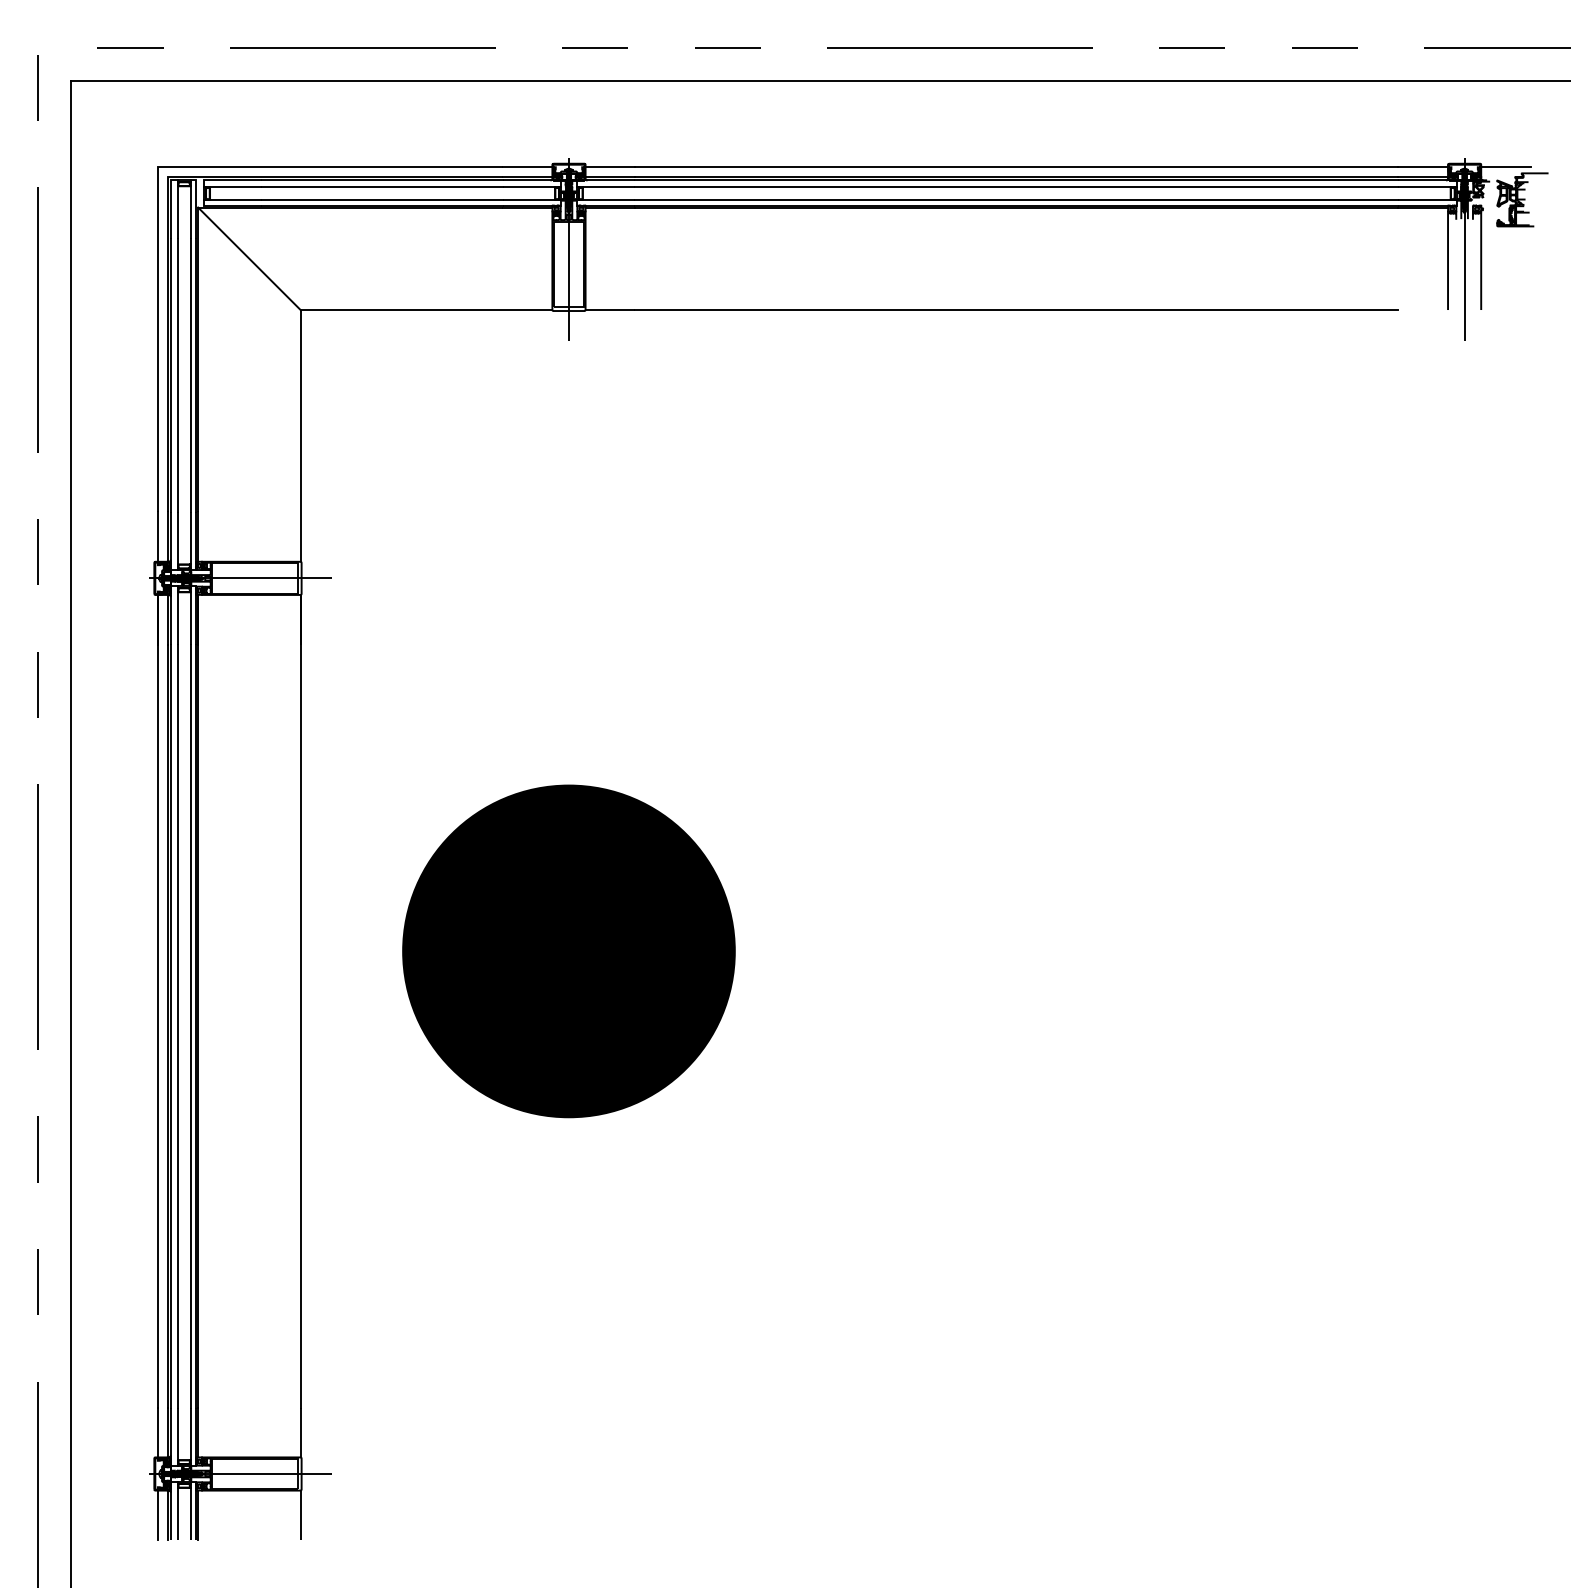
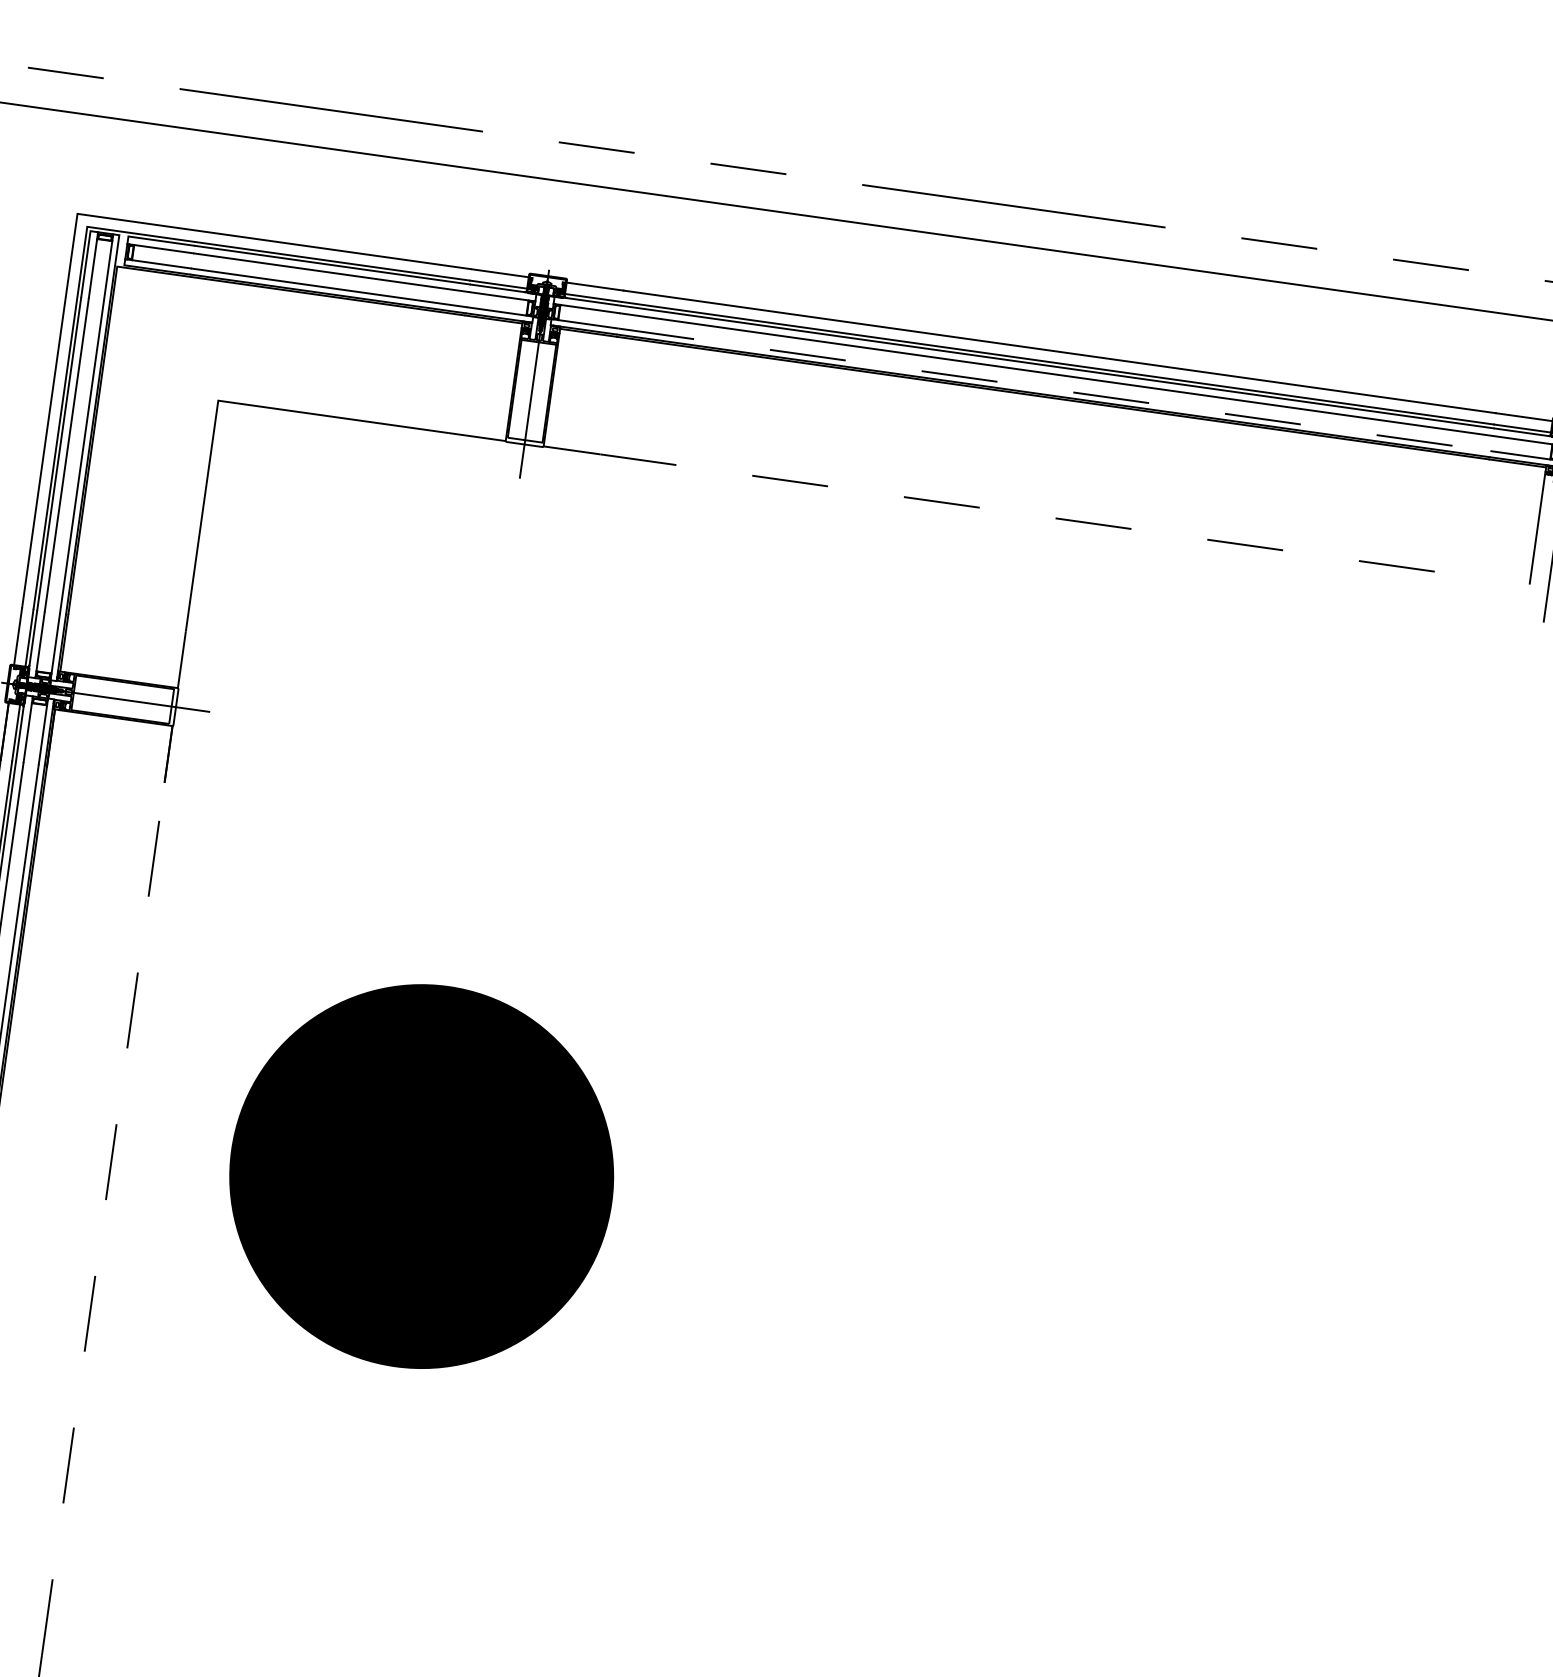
line: (1017, 200) -> (1055, 390), solid -> dashed
line: (249, 258) -> (167, 333), removed
line: (1017, 310) -> (1037, 515), solid -> dashed
line: (300, 1025) -> (102, 1218), solid -> dashed

